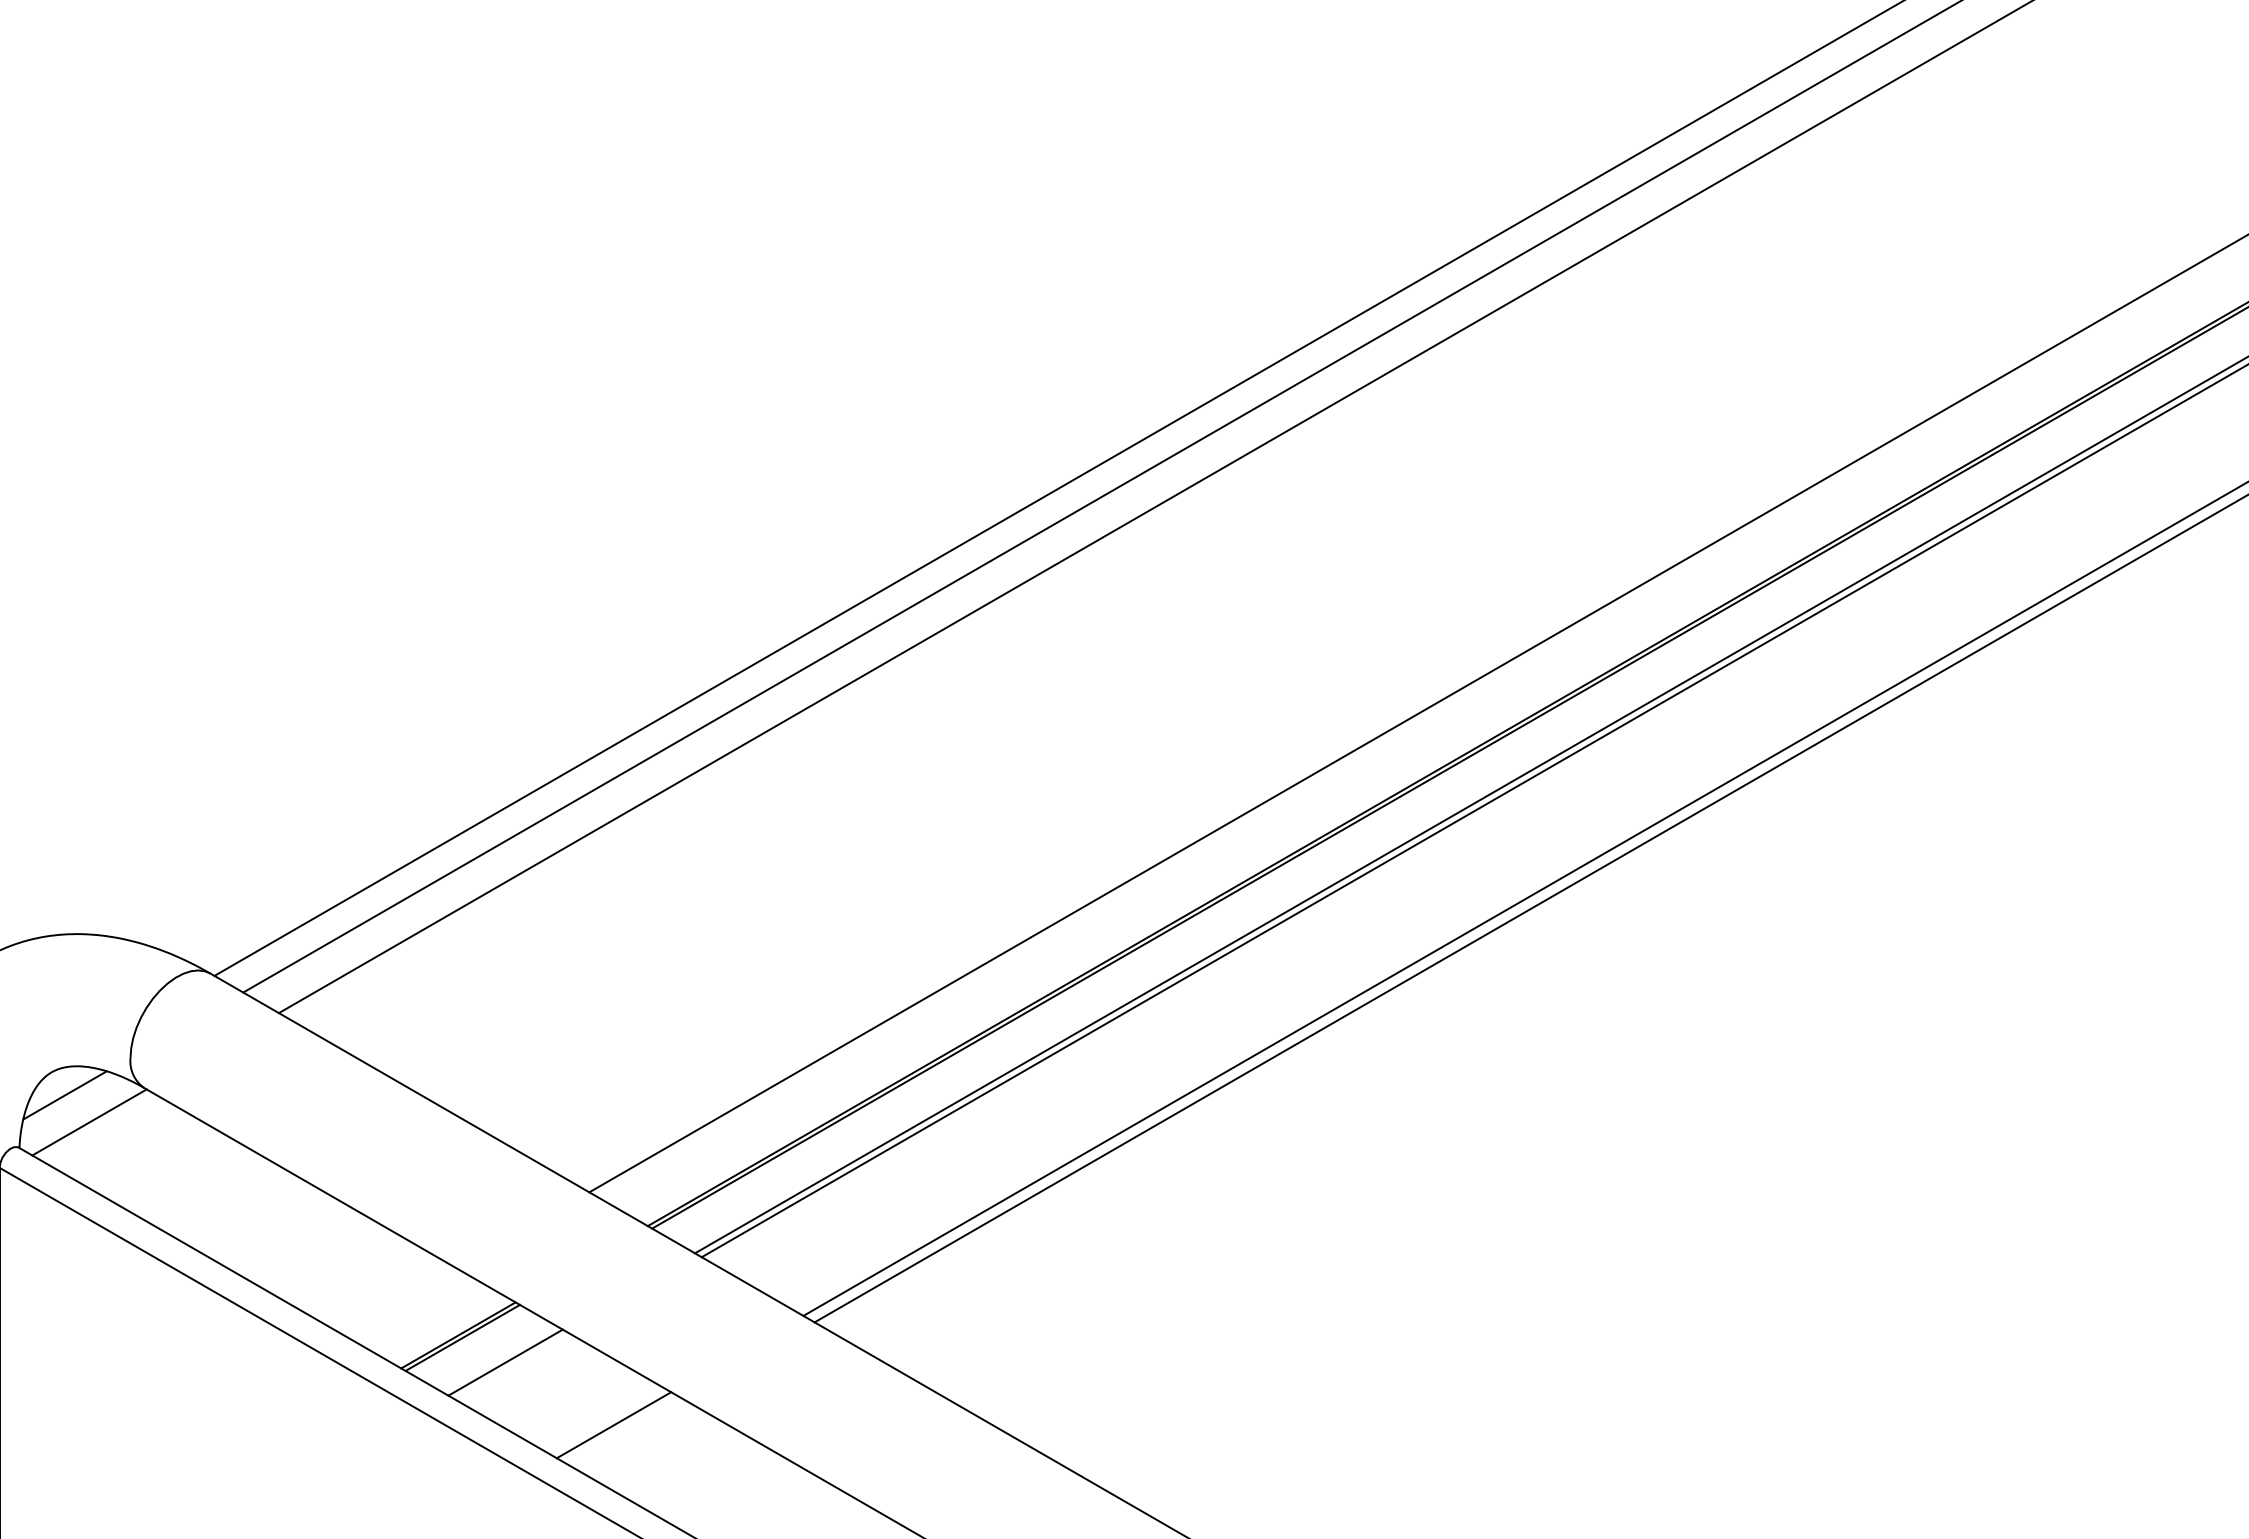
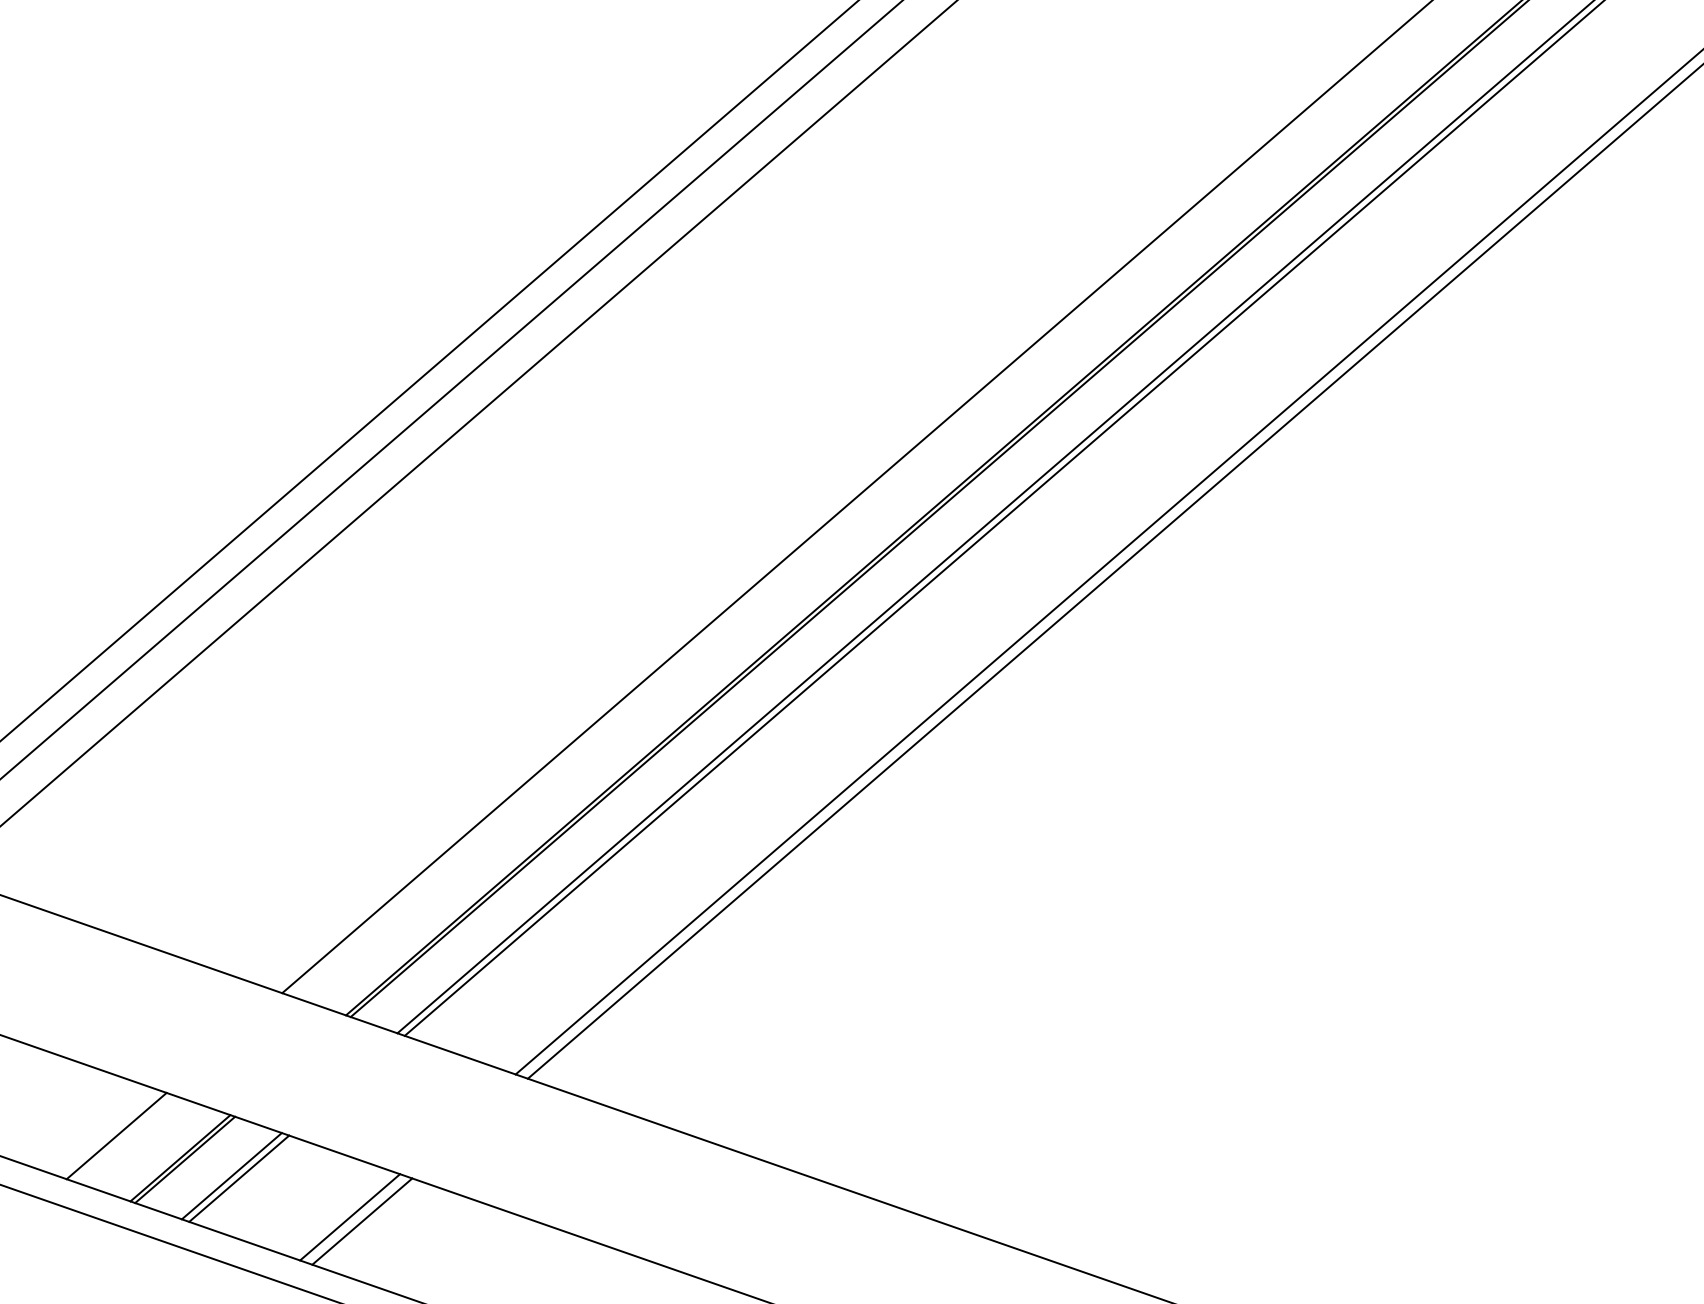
line: (399, 1301) -> (116, 1135), added
line: (512, 1366) -> (239, 1178), added
line: (625, 1431) -> (362, 1221), added

